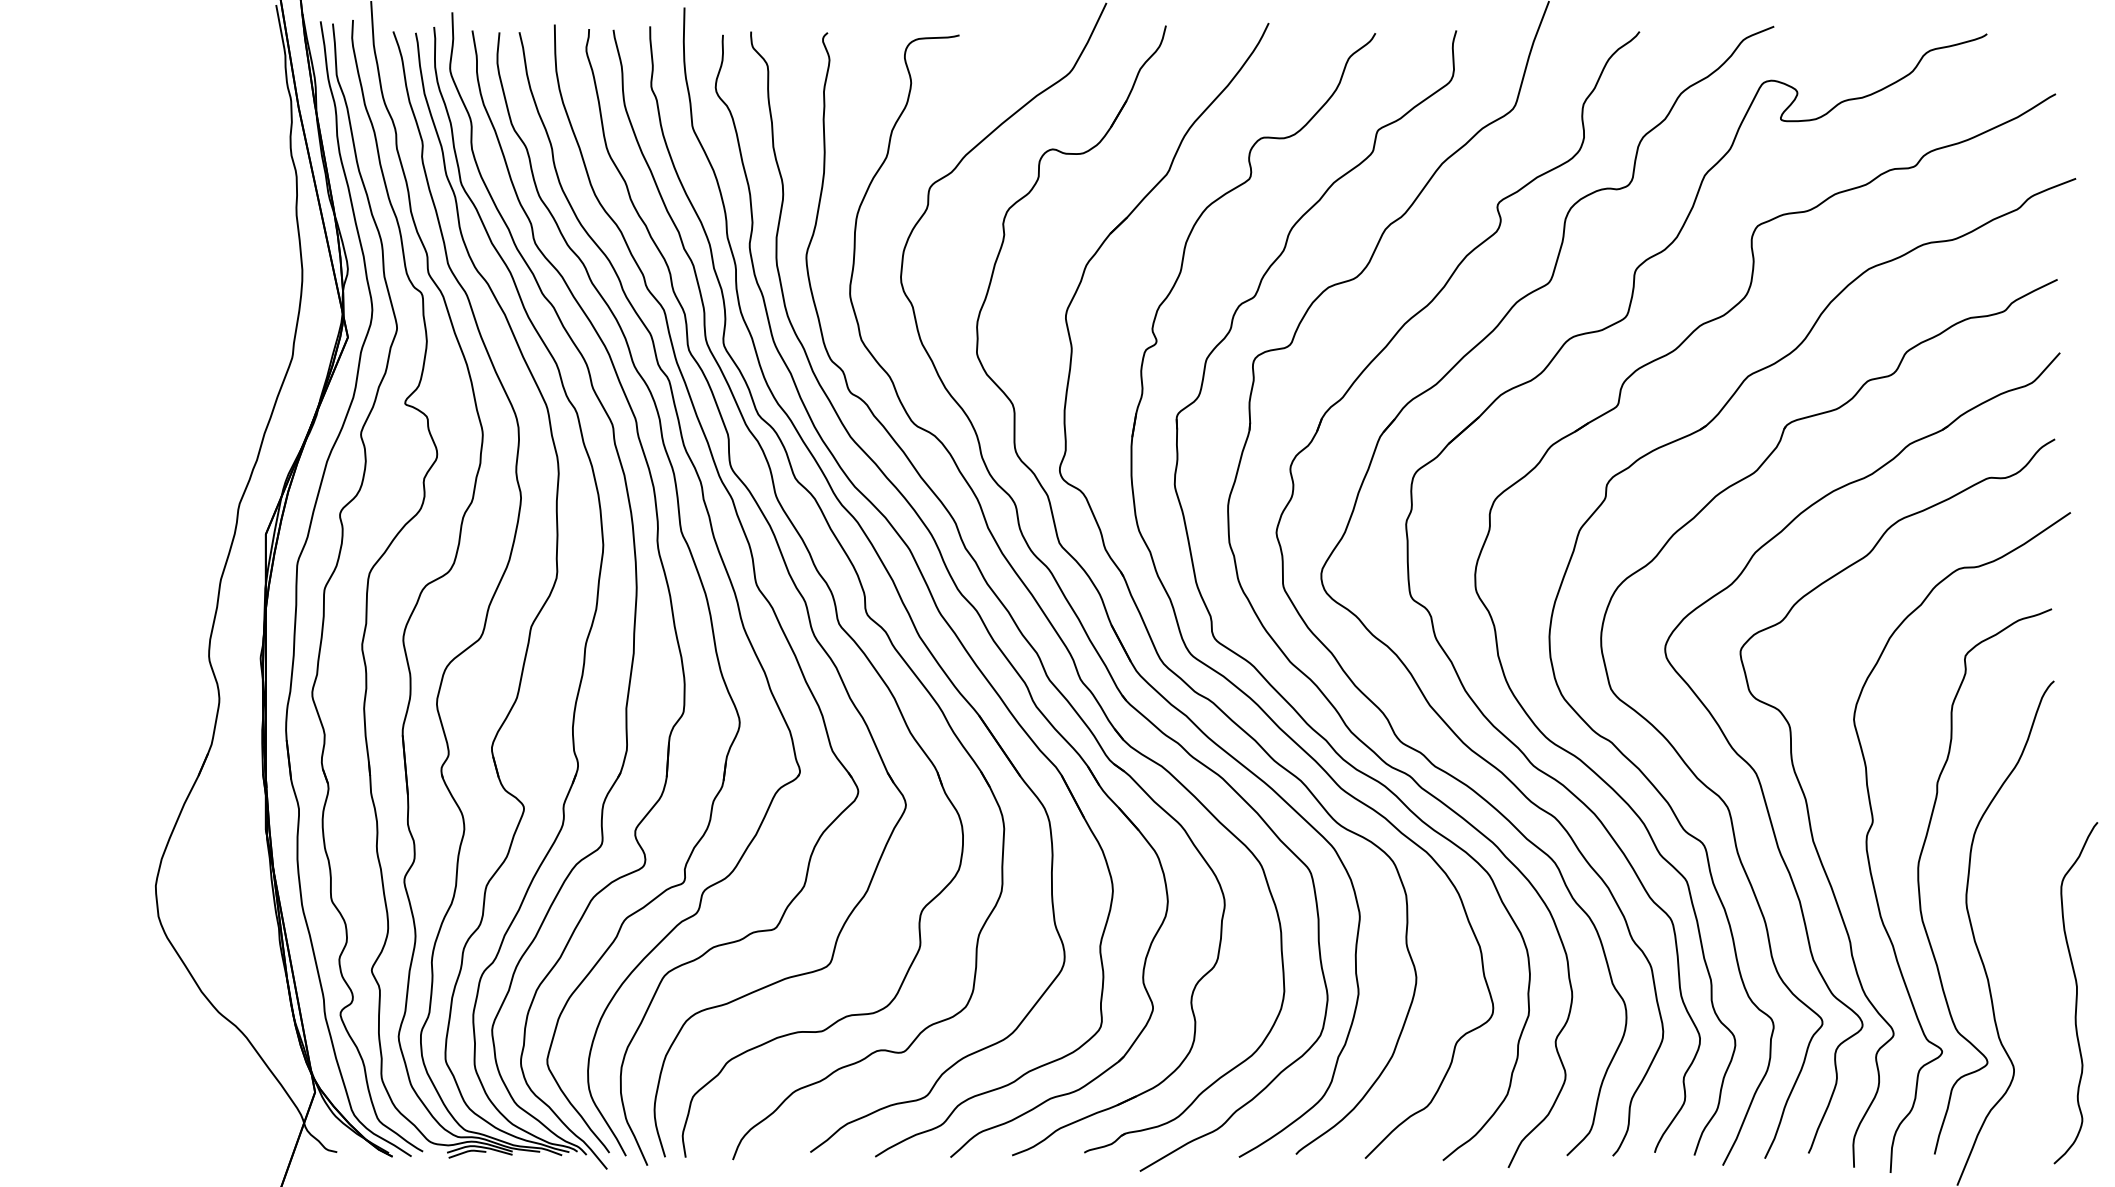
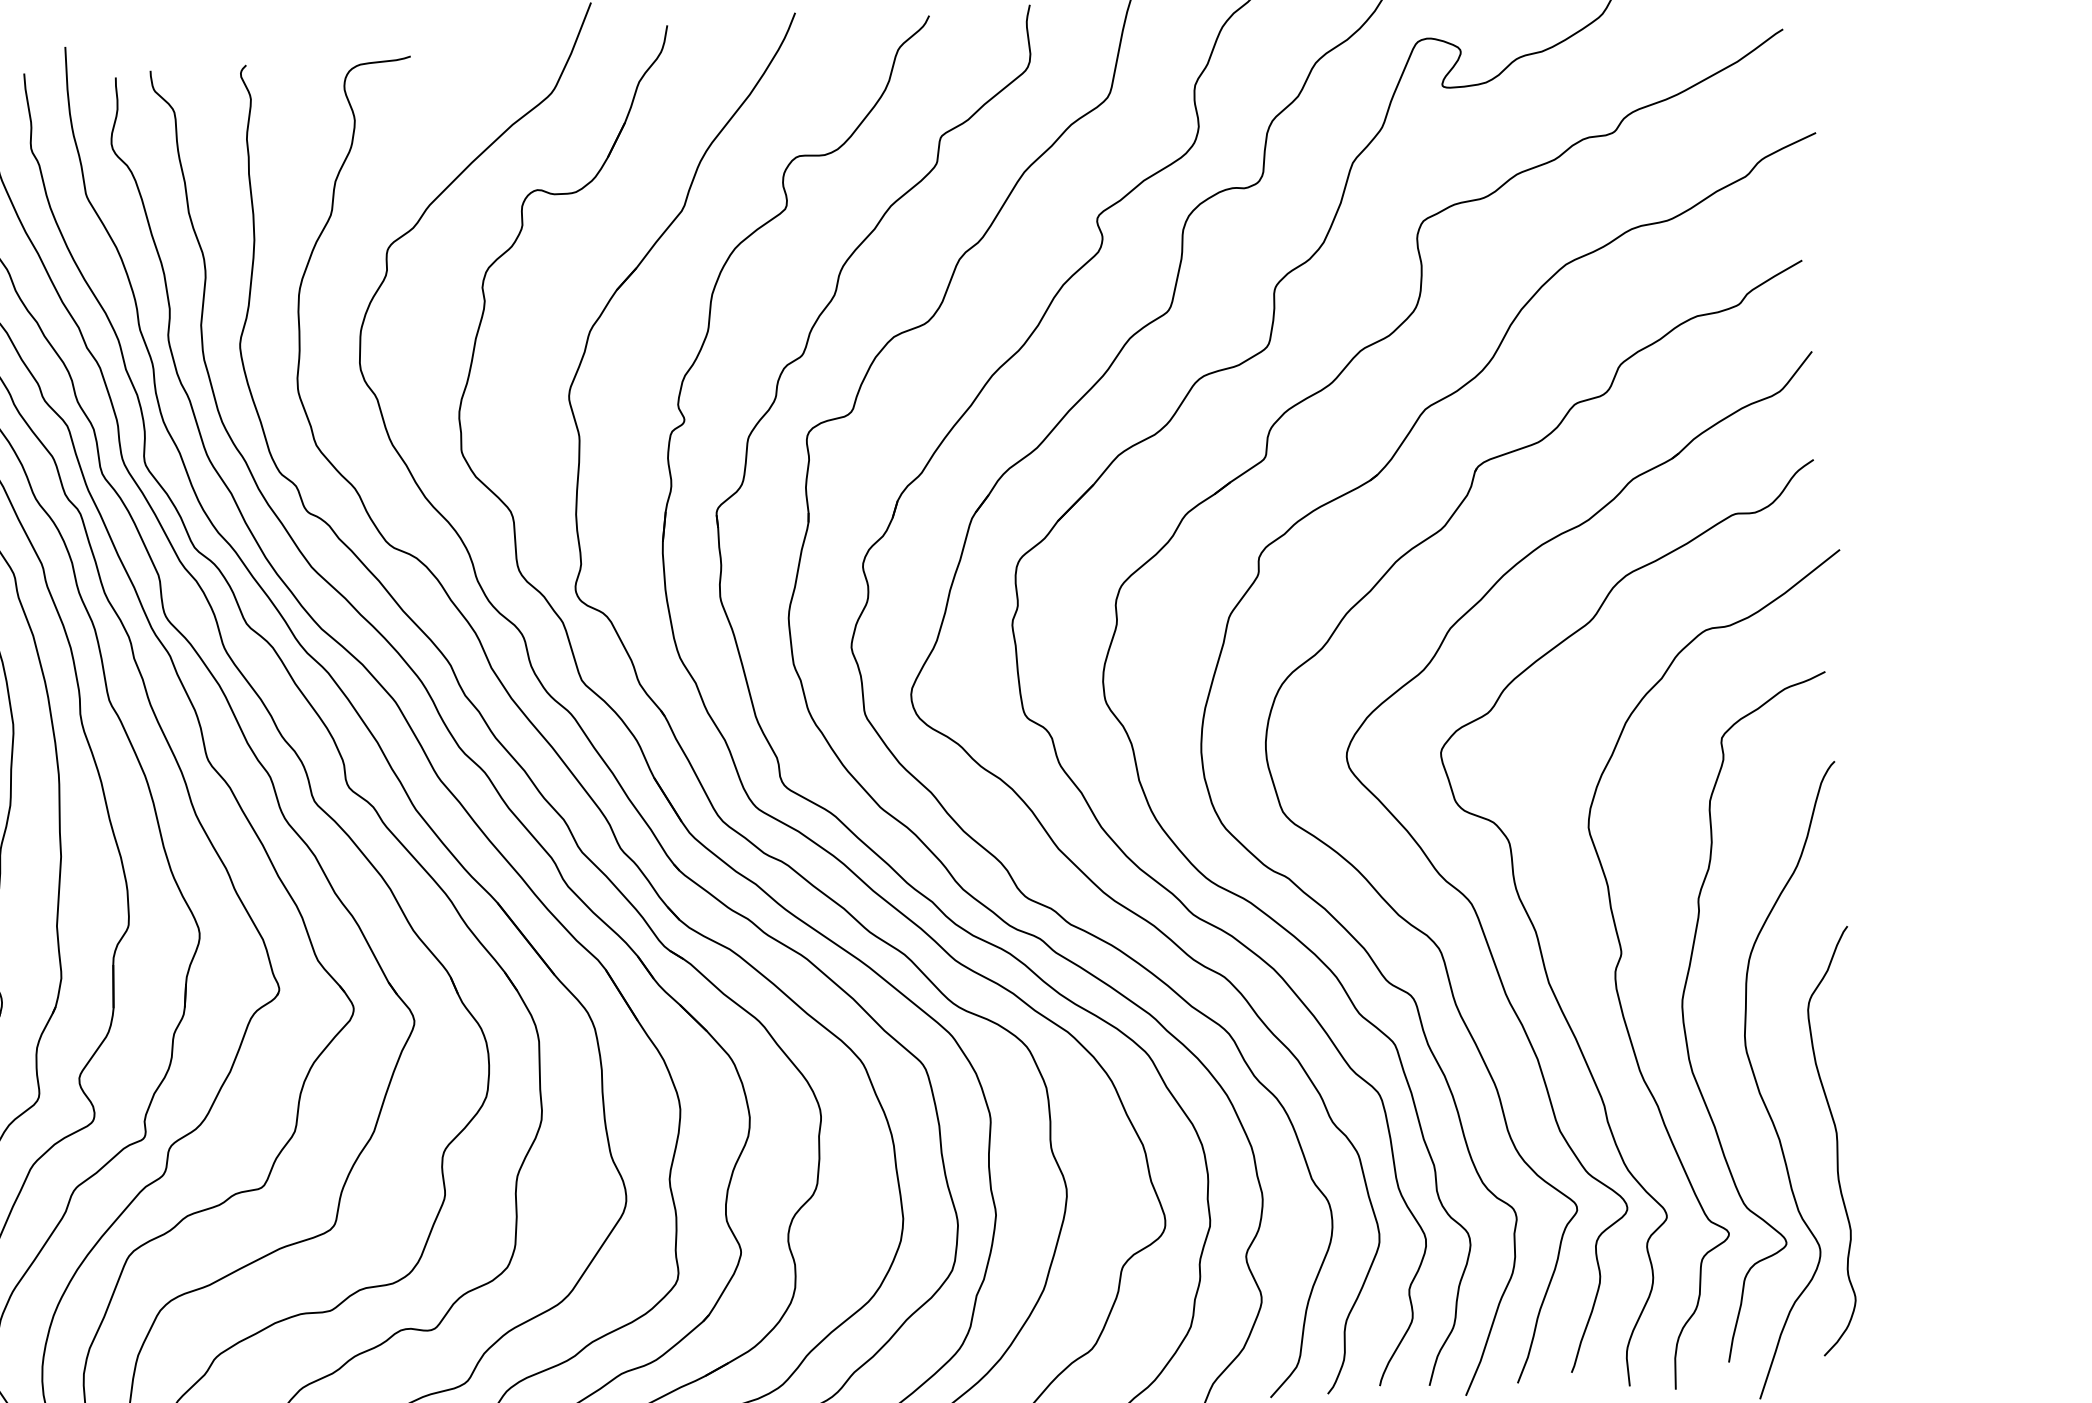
curve: (2076, 993) -> (1836, 1141), moved

